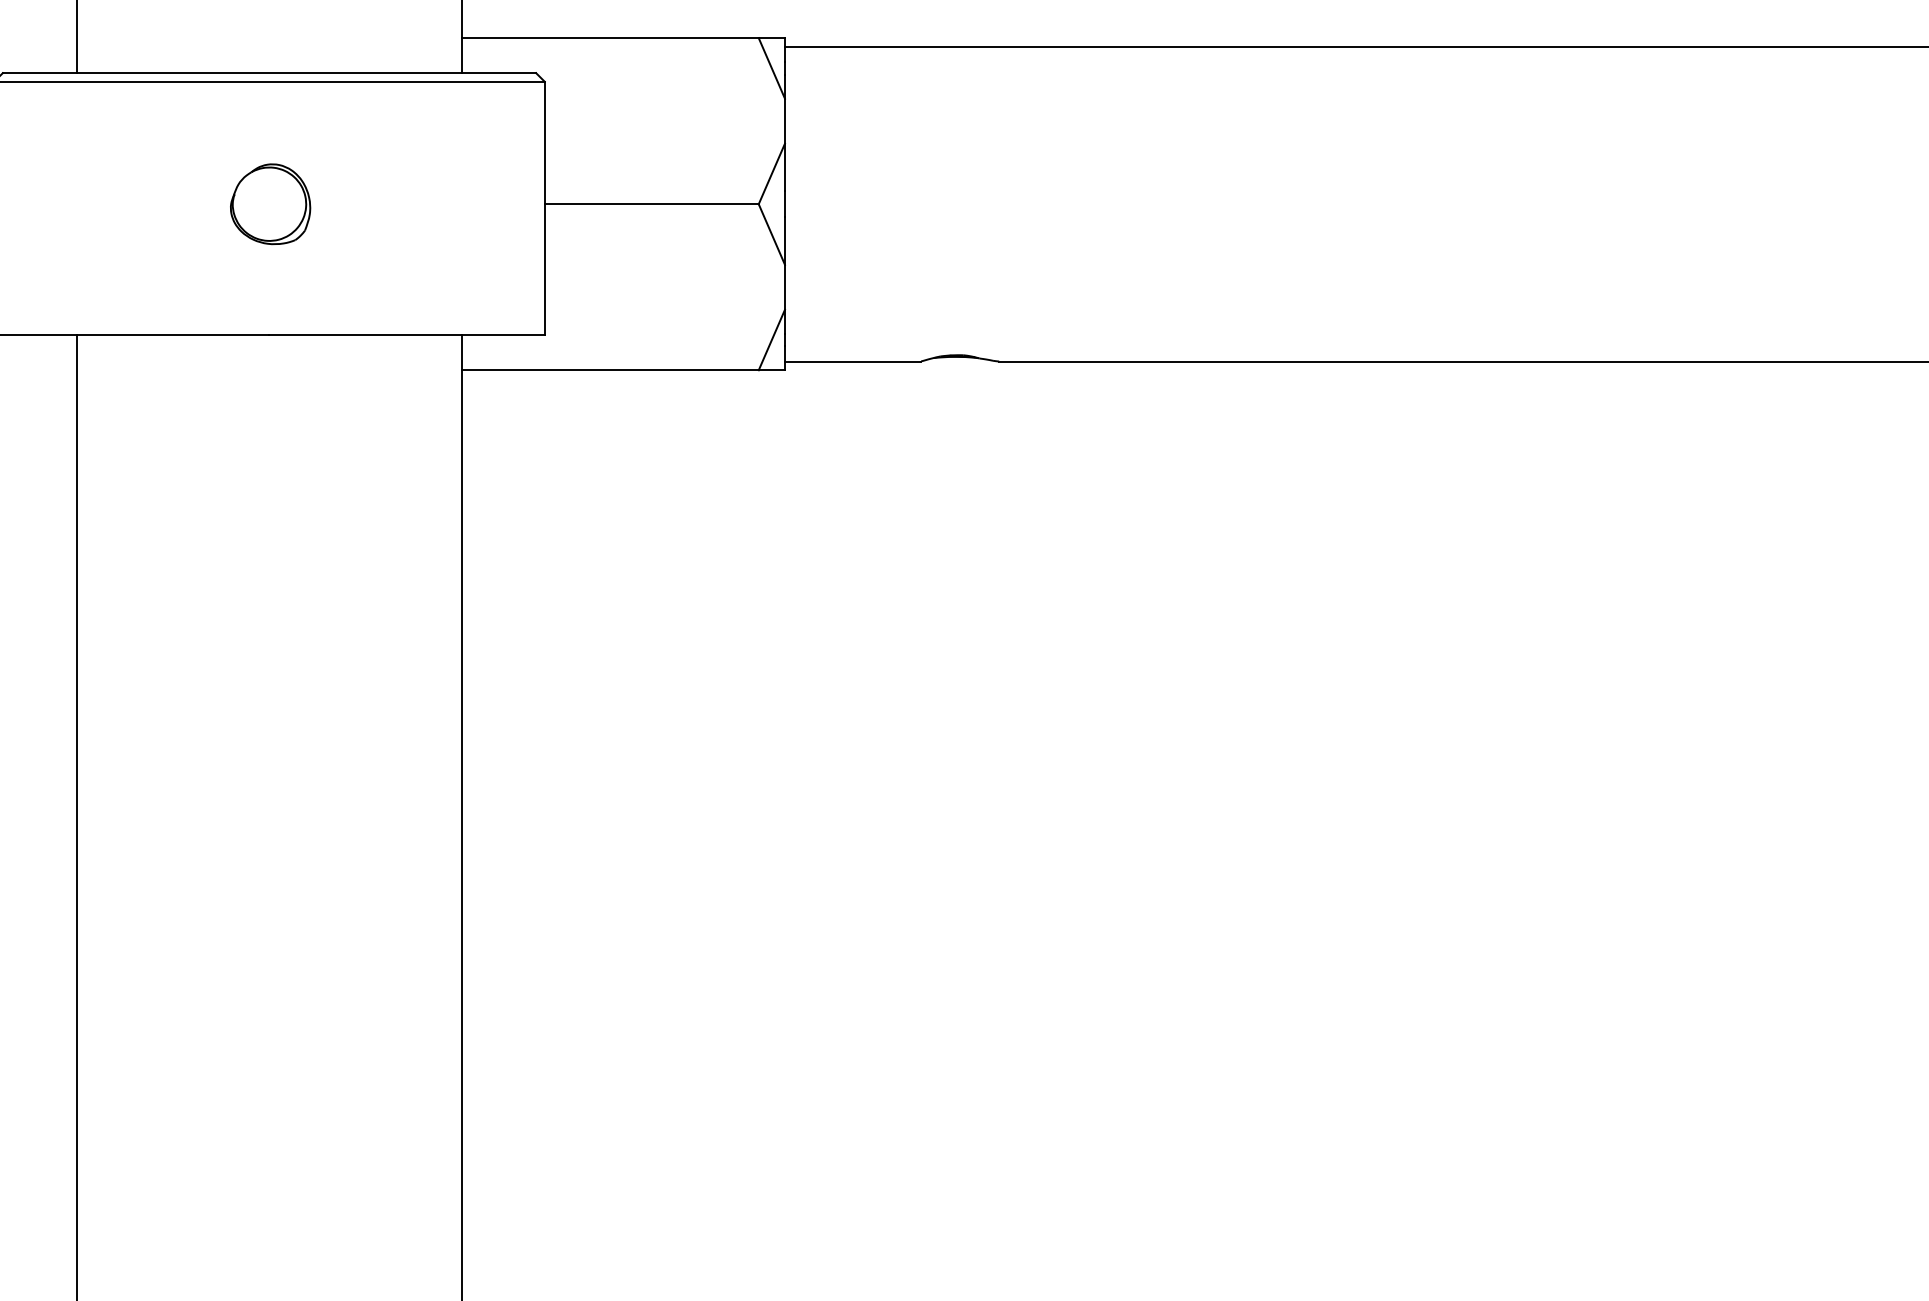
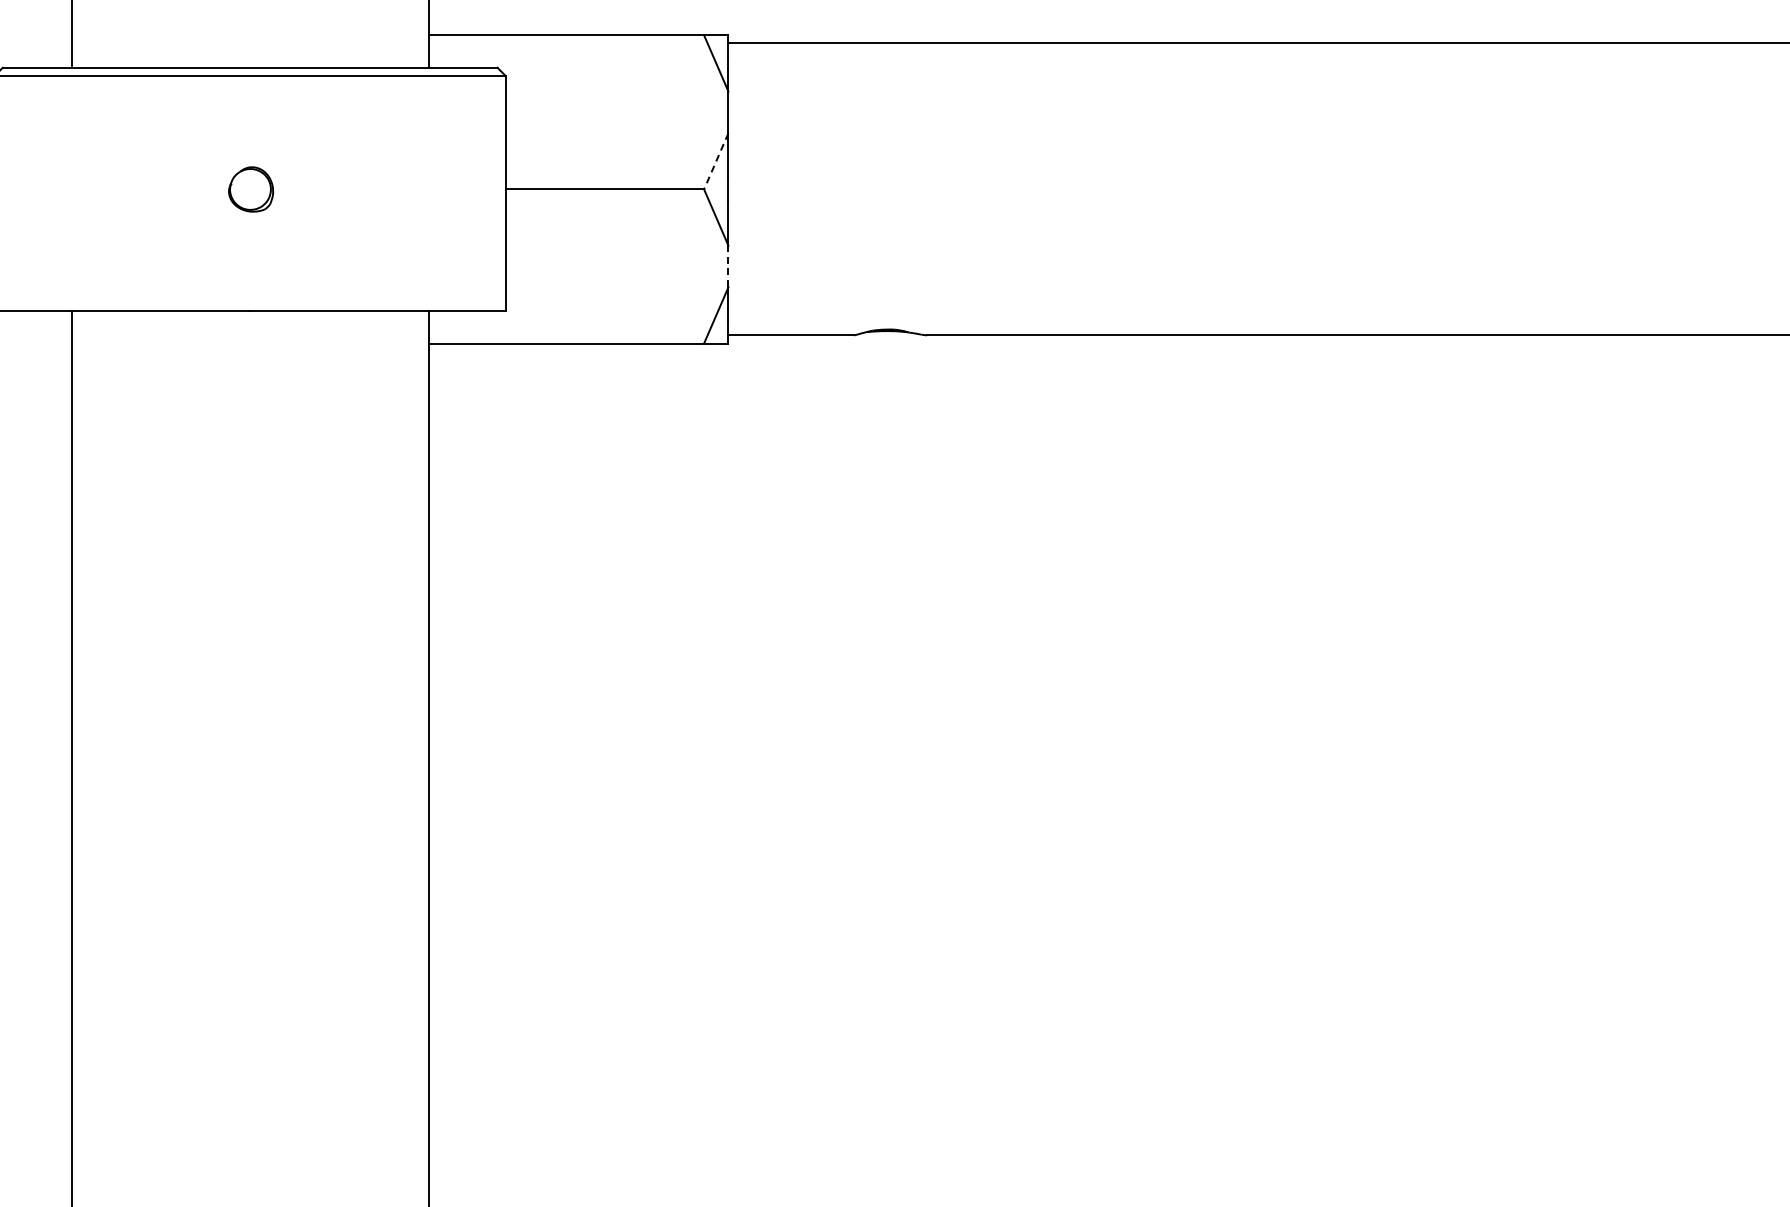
line: (772, 174) -> (716, 161), solid -> dashed
part: (269, 204) -> (250, 189), size x0.6
line: (785, 287) -> (728, 266), solid -> dashed

